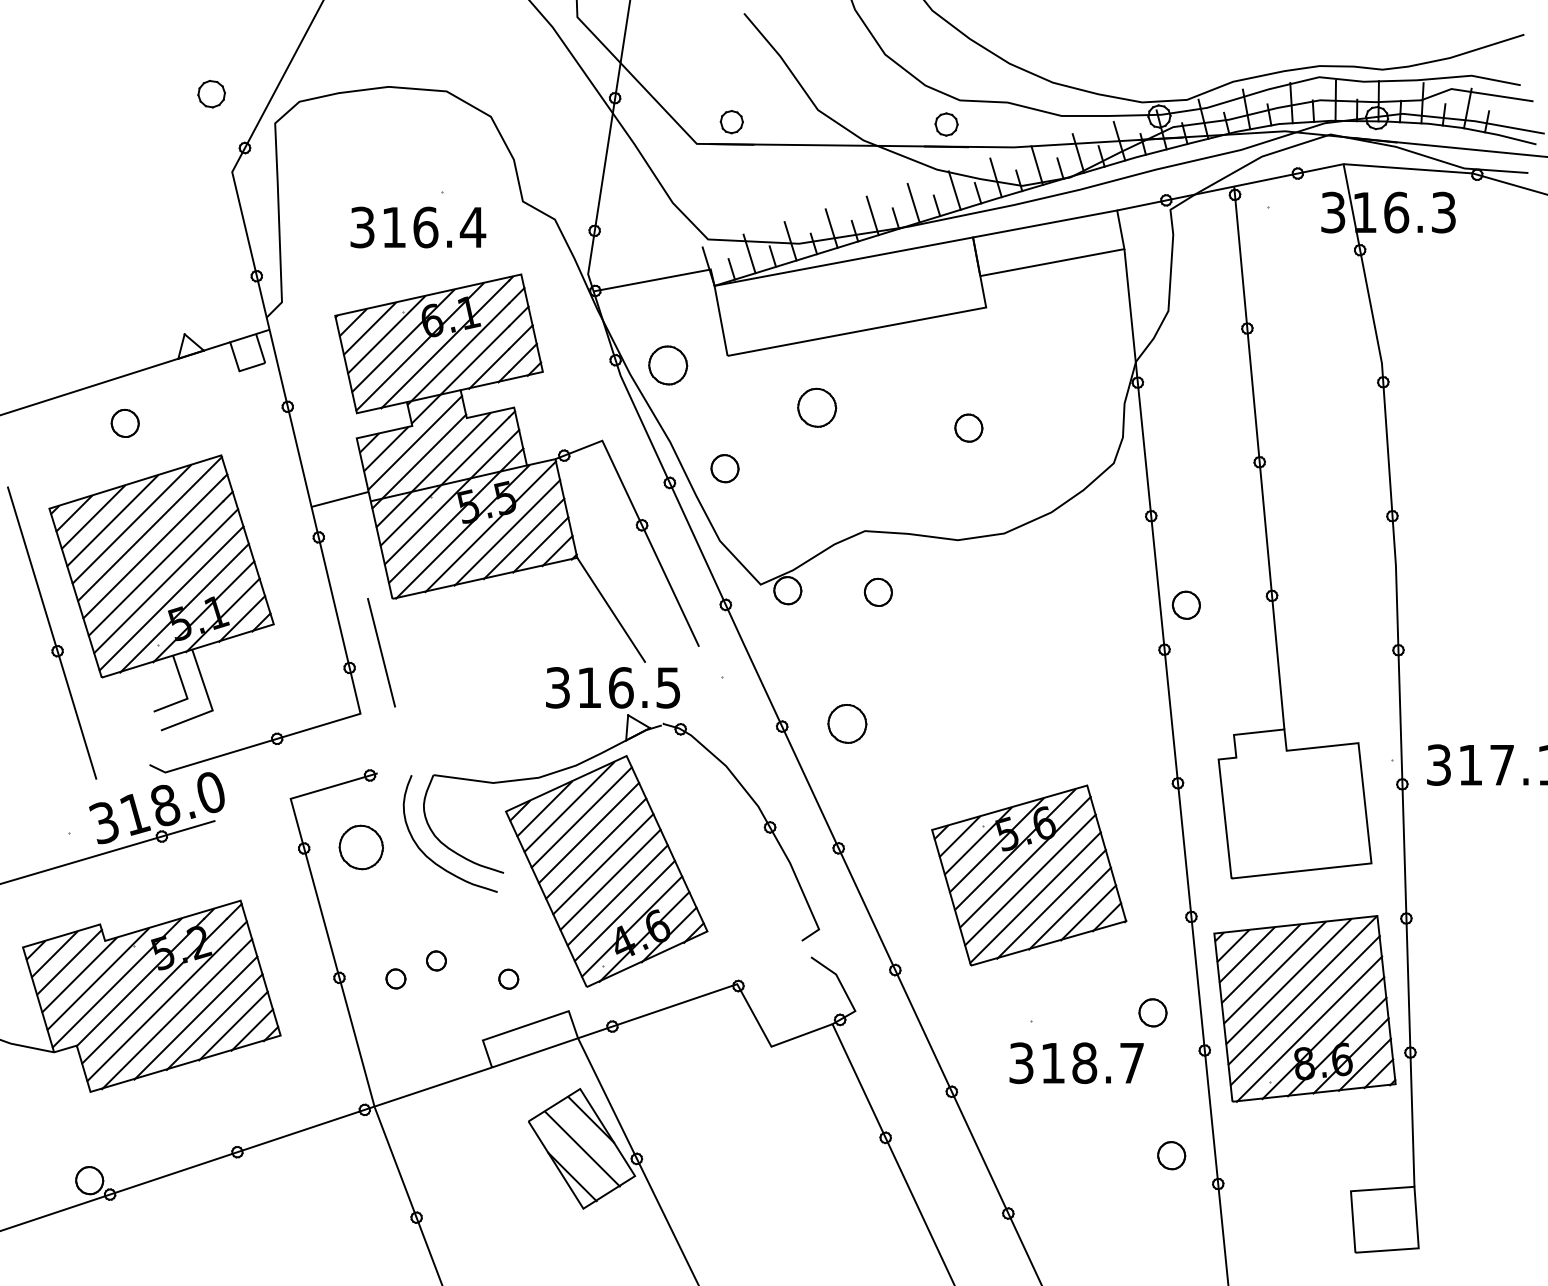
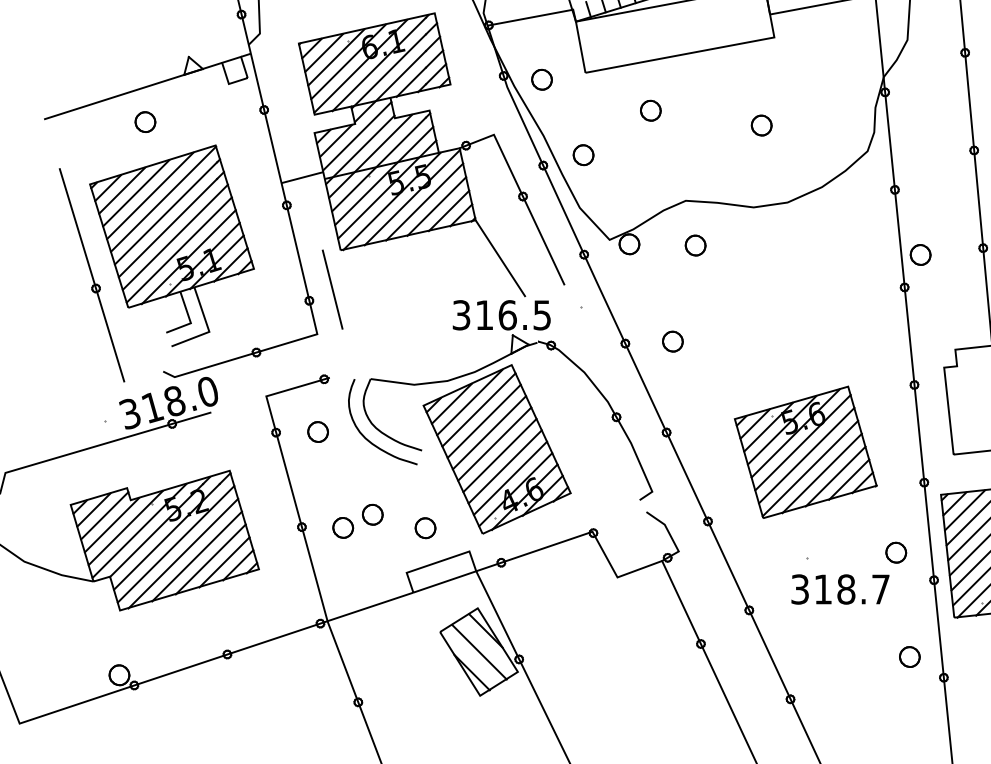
part: (667, 365) -> (541, 79), size x0.71
part: (816, 407) -> (650, 110), size x0.71
part: (846, 723) -> (672, 341), size x0.71
part: (361, 847) -> (318, 431), size x0.62
part: (436, 960) -> (372, 514), size x1.43
part: (395, 978) -> (342, 527), size x1.43
part: (508, 978) -> (425, 527), size x1.43

